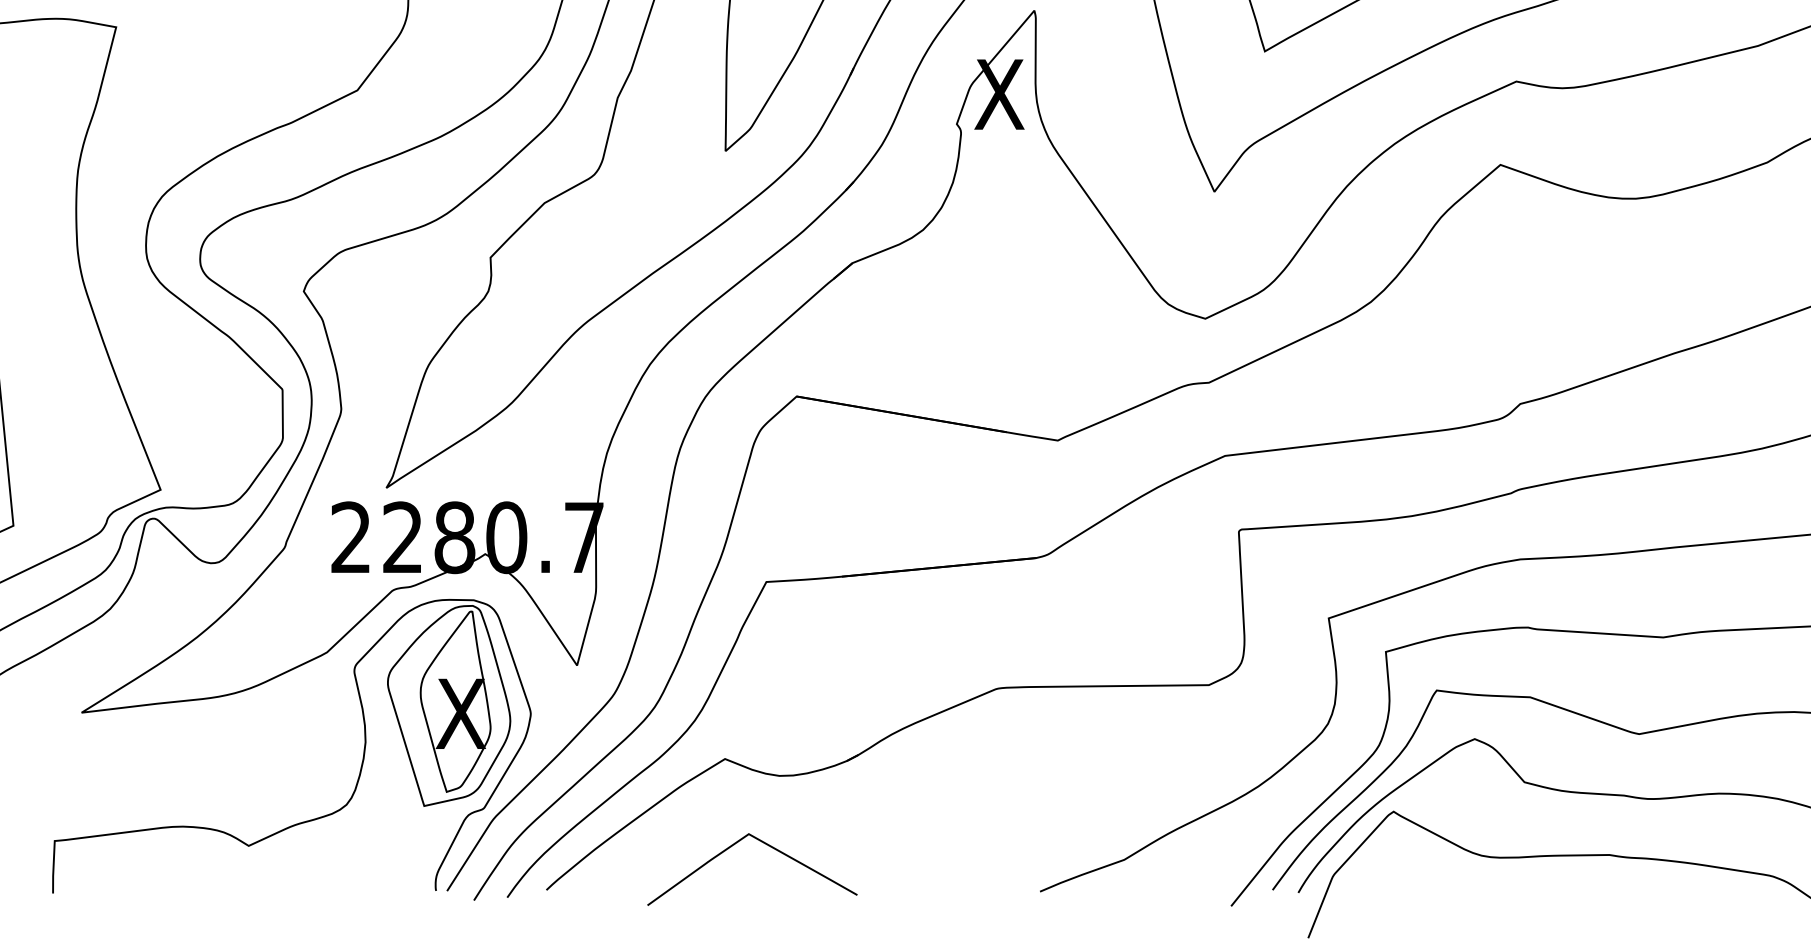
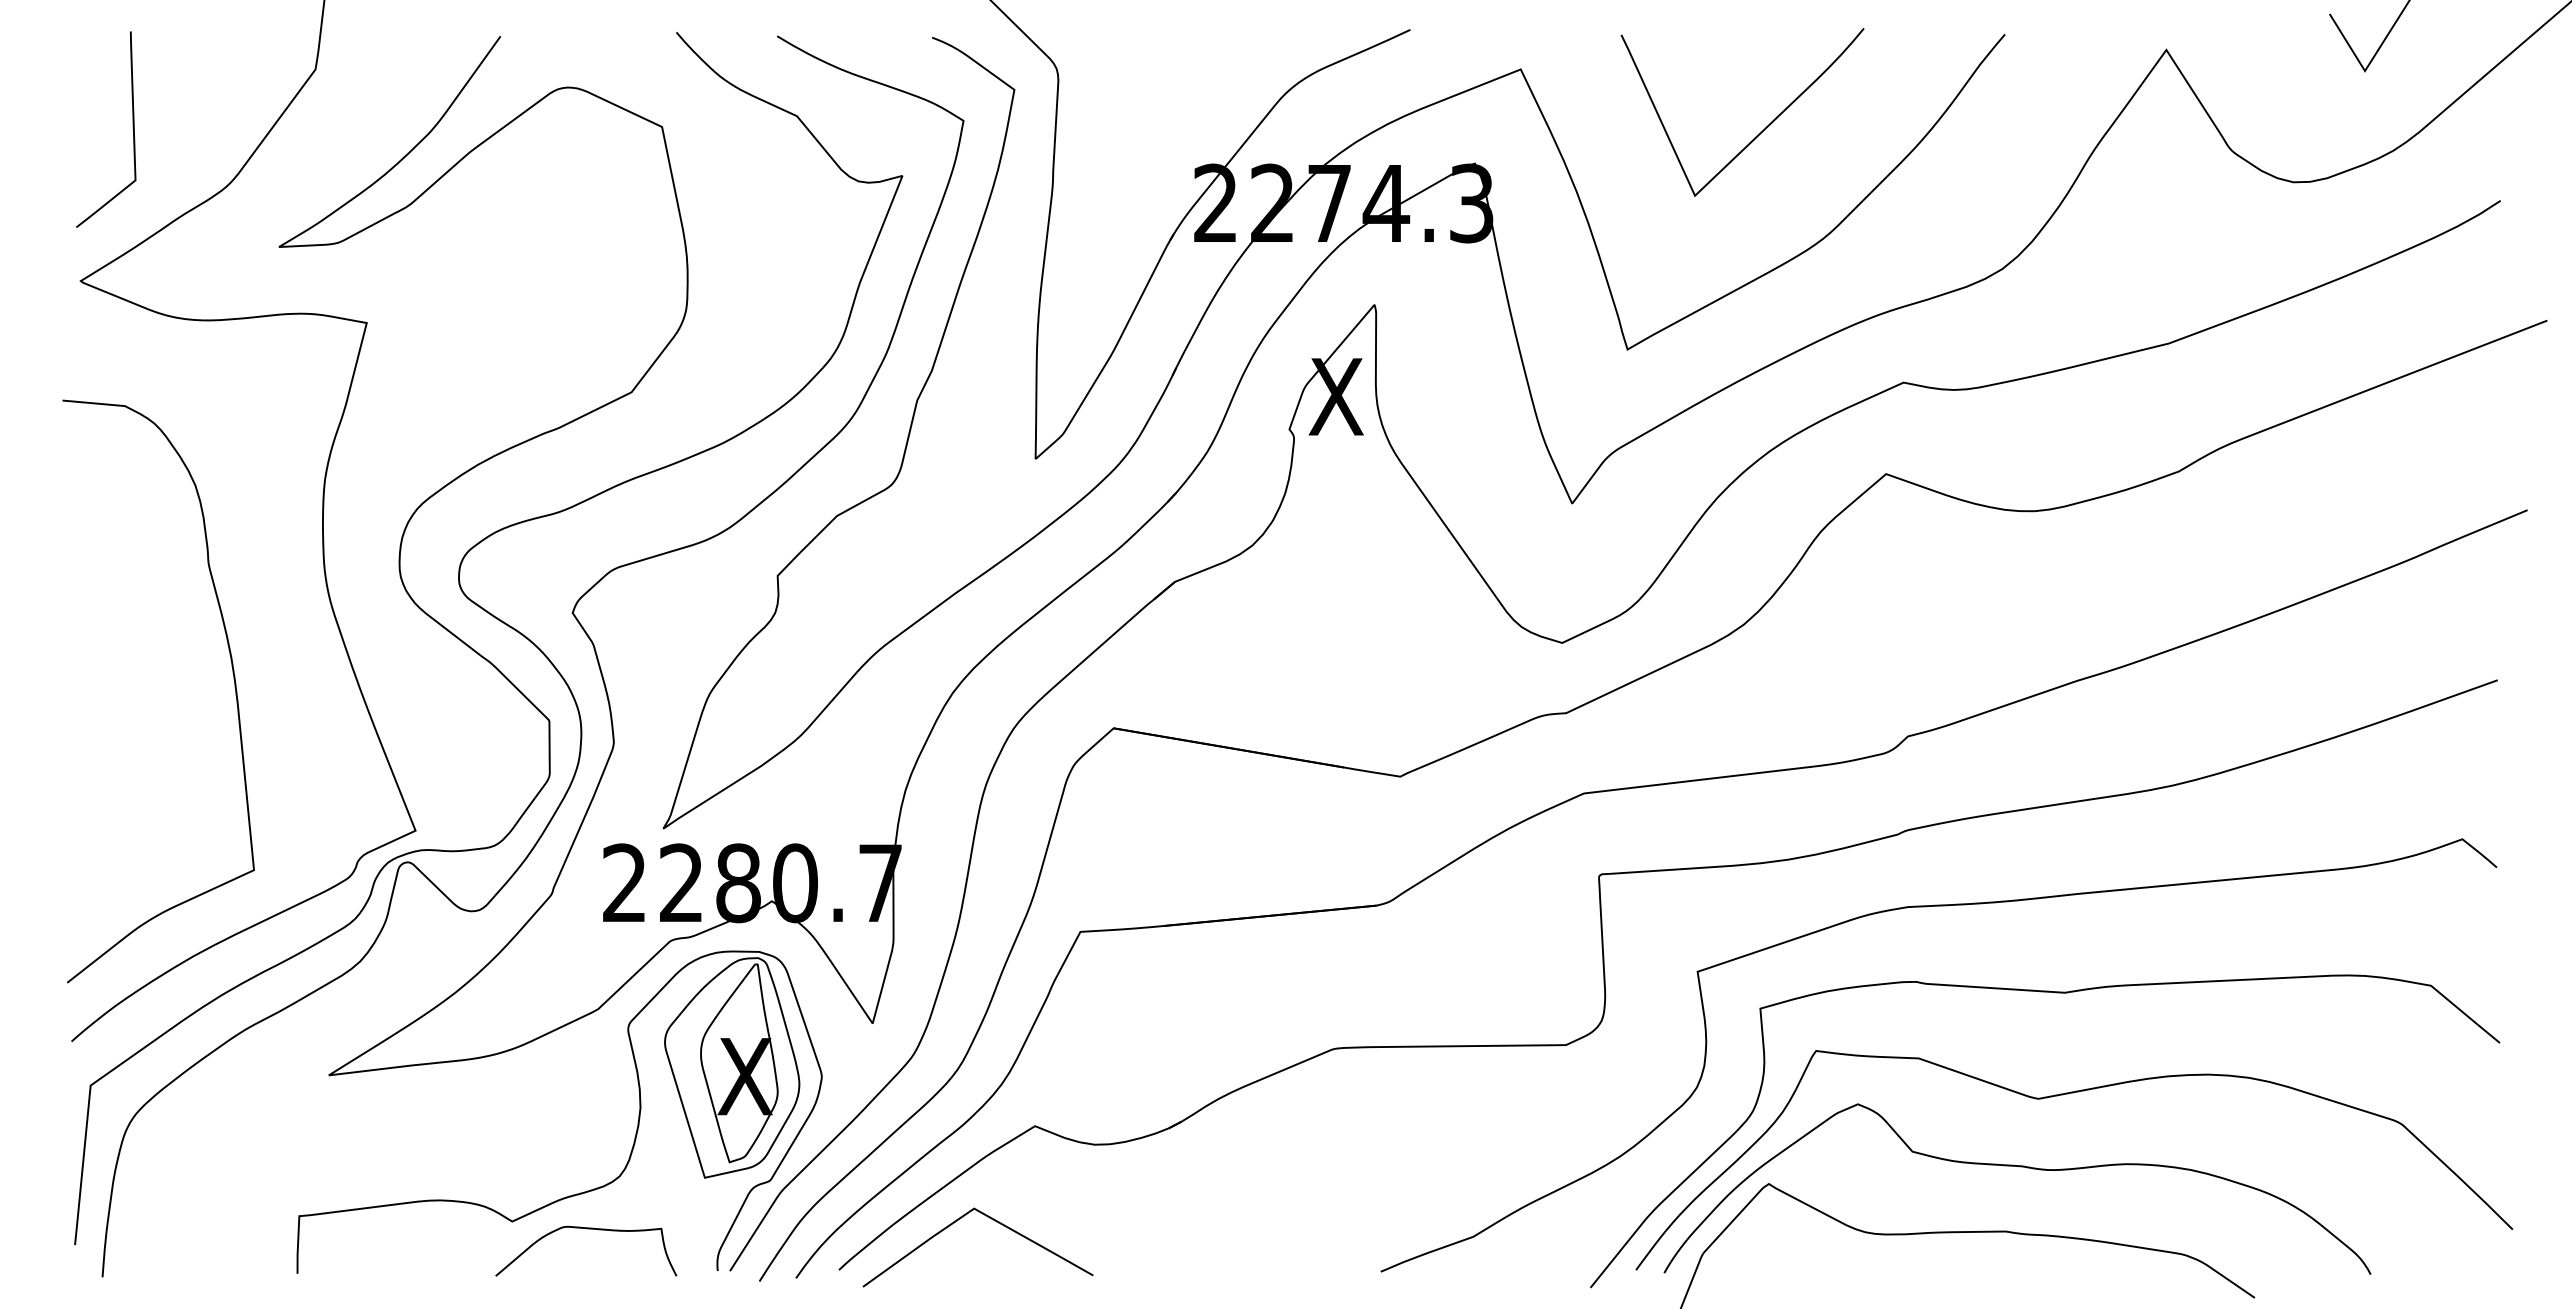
curve: (767, 845) -> (994, 1221), moved
curve: (316, 853) -> (586, 1229), added

